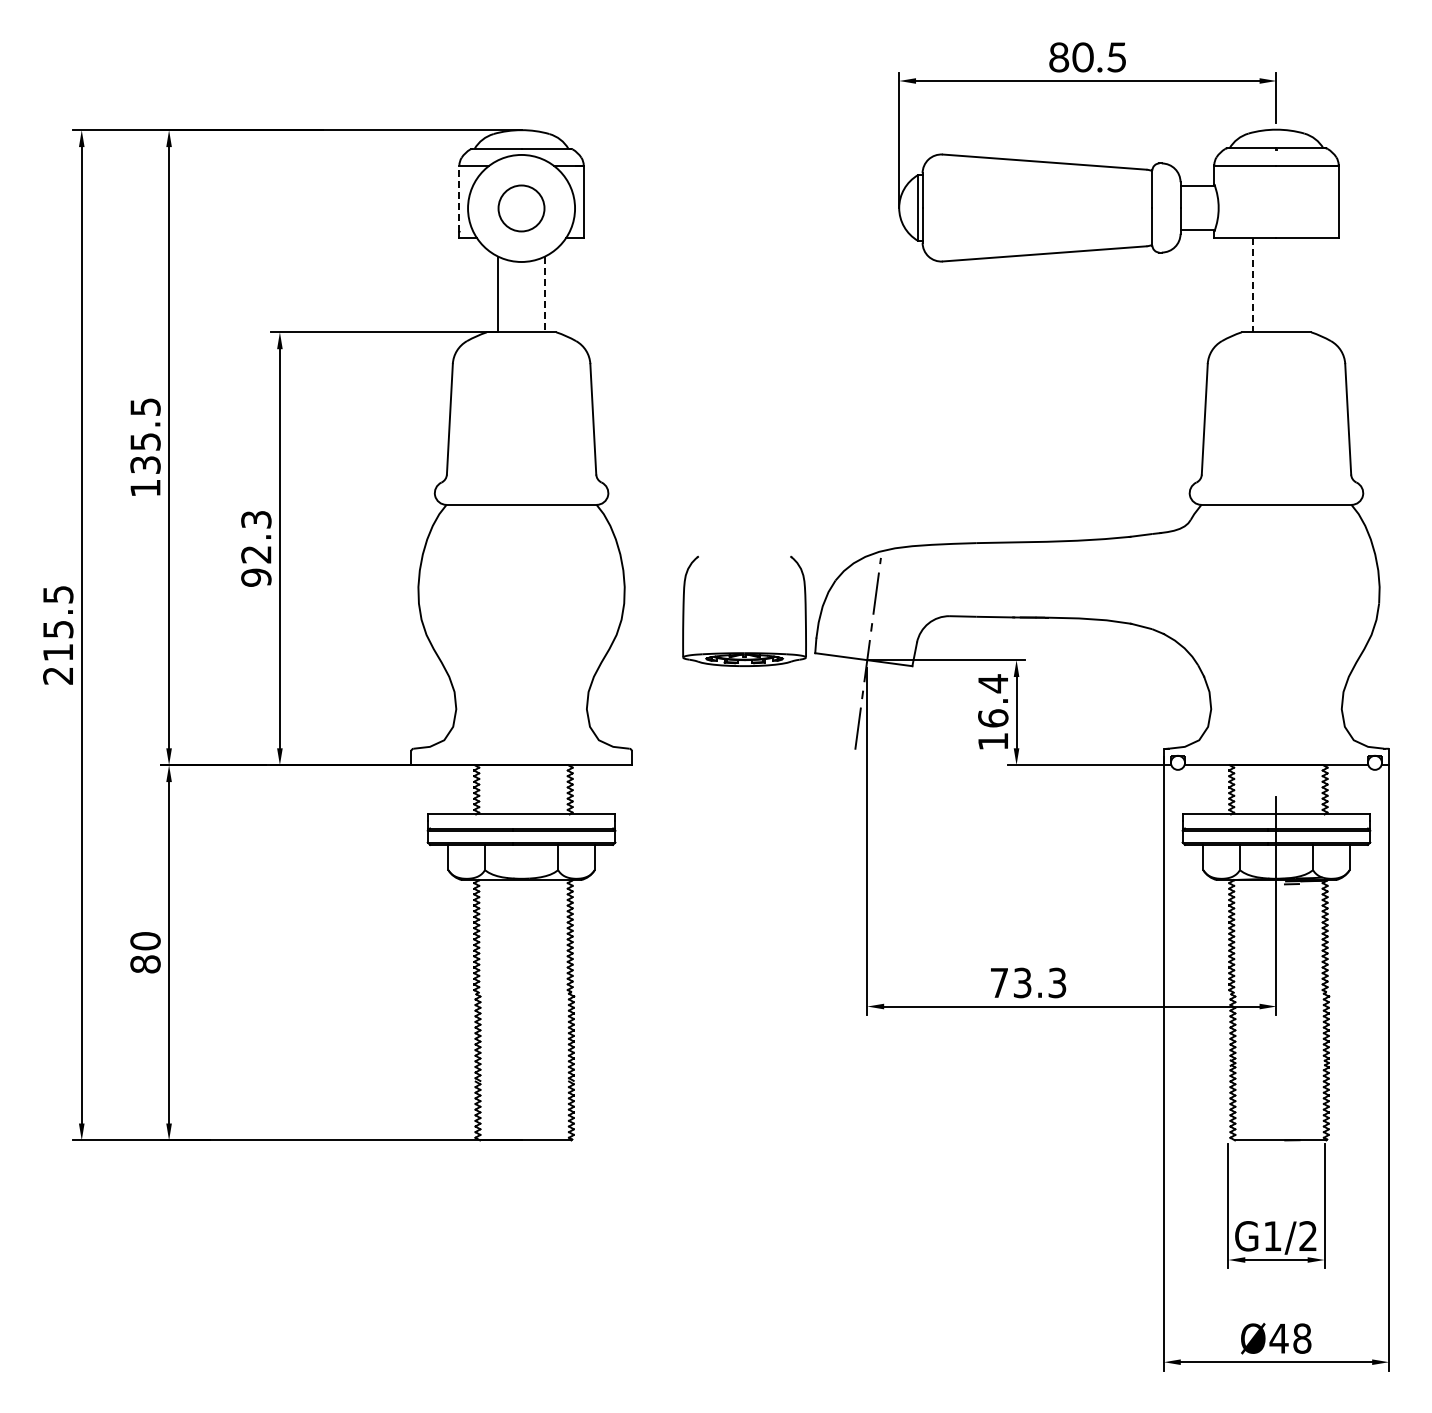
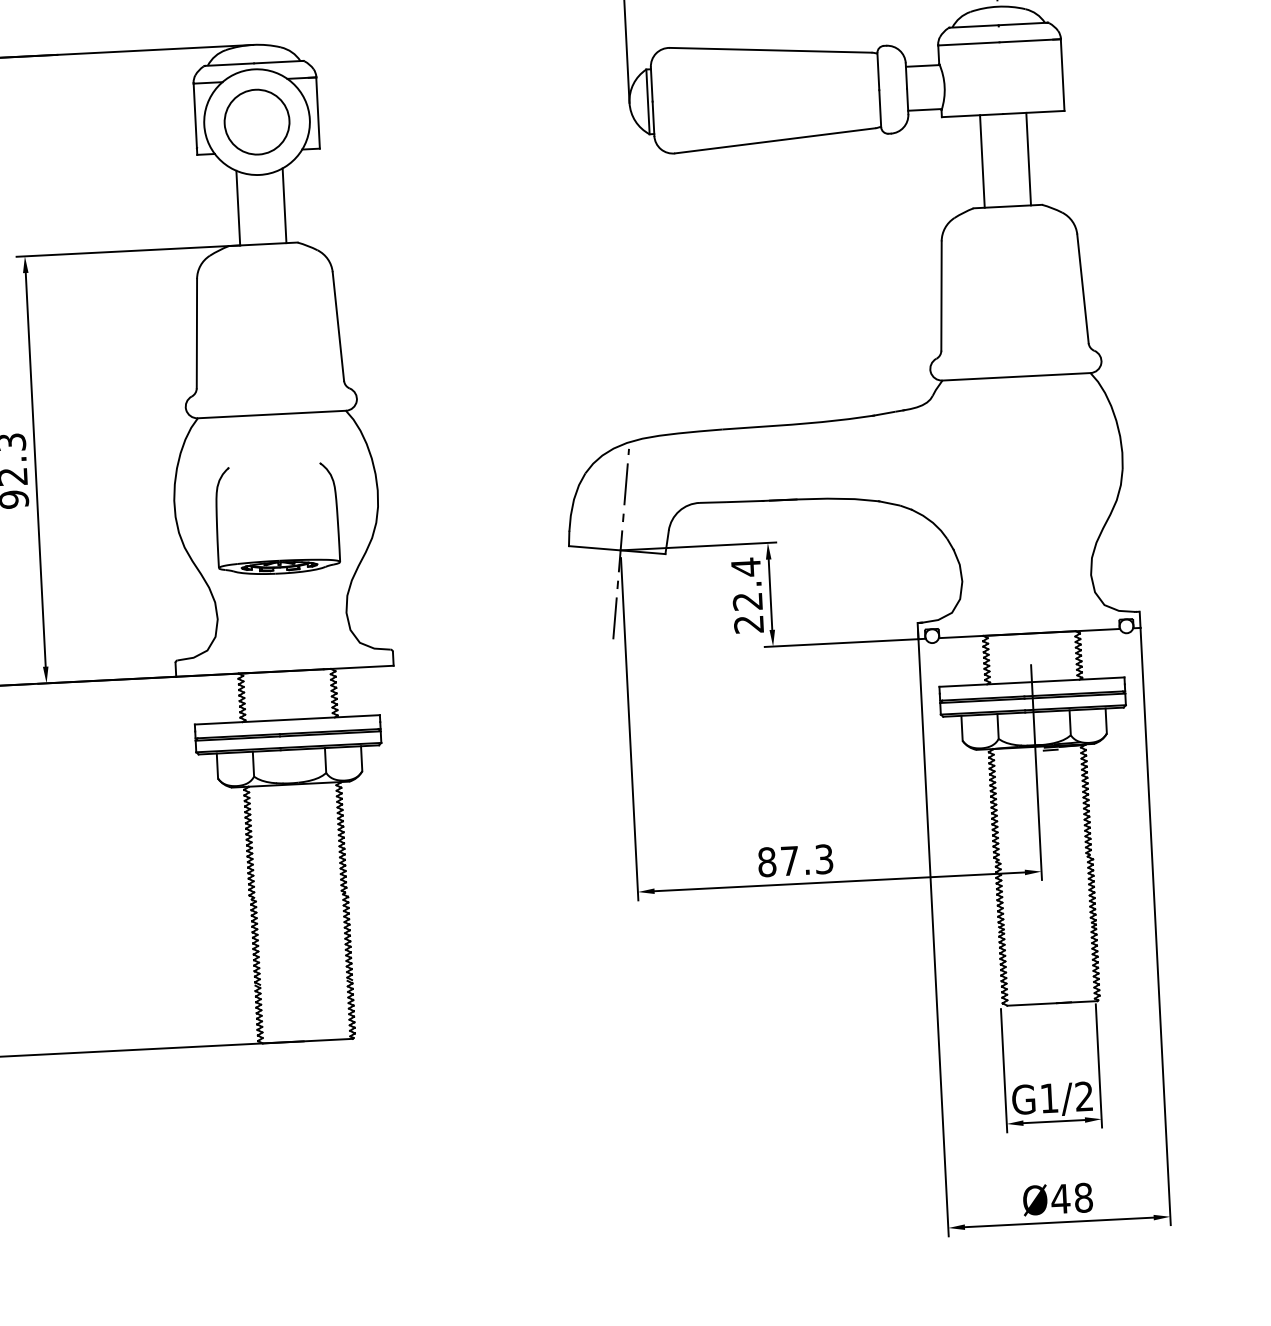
line: (459, 199) -> (195, 116), dashed -> solid
circle: (521, 208) -> (257, 122), size x1.43
line: (1253, 285) -> (982, 161), dashed -> solid
line: (1299, 285) -> (1028, 159), added
line: (545, 294) -> (284, 205), dashed -> solid
part: (744, 652) -> (279, 560), moved
text: (993, 729) -> (748, 612), 16.4 -> 22.4
text: (1010, 982) -> (778, 861), 73.3 -> 87.3

